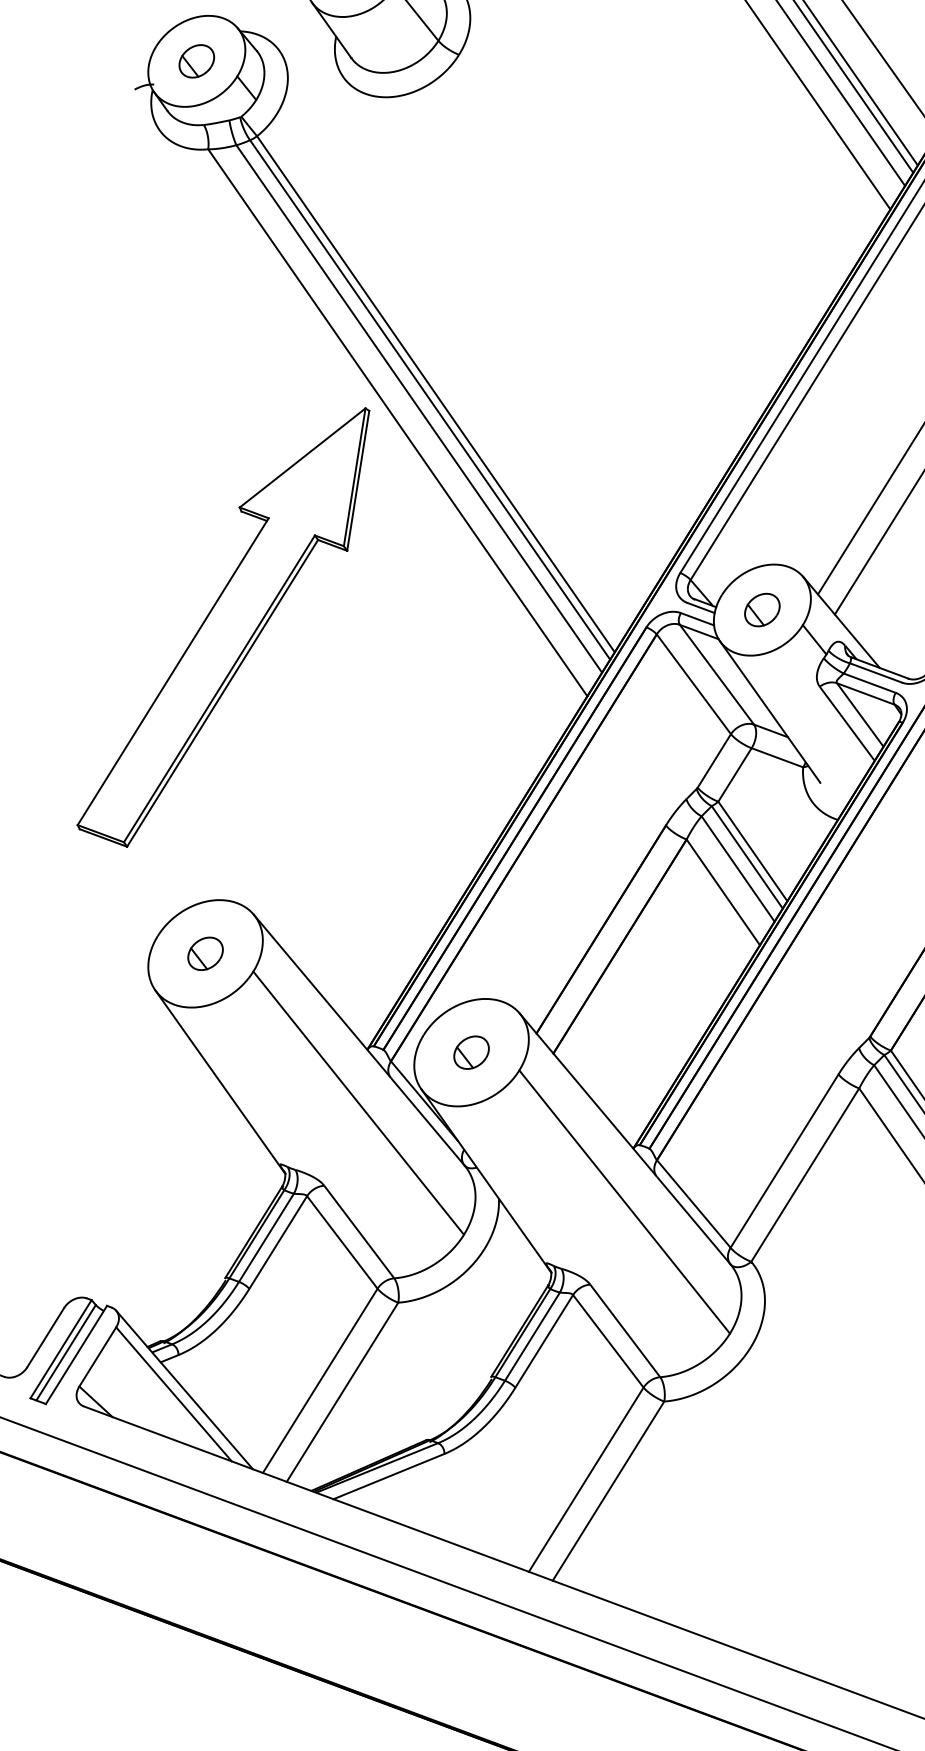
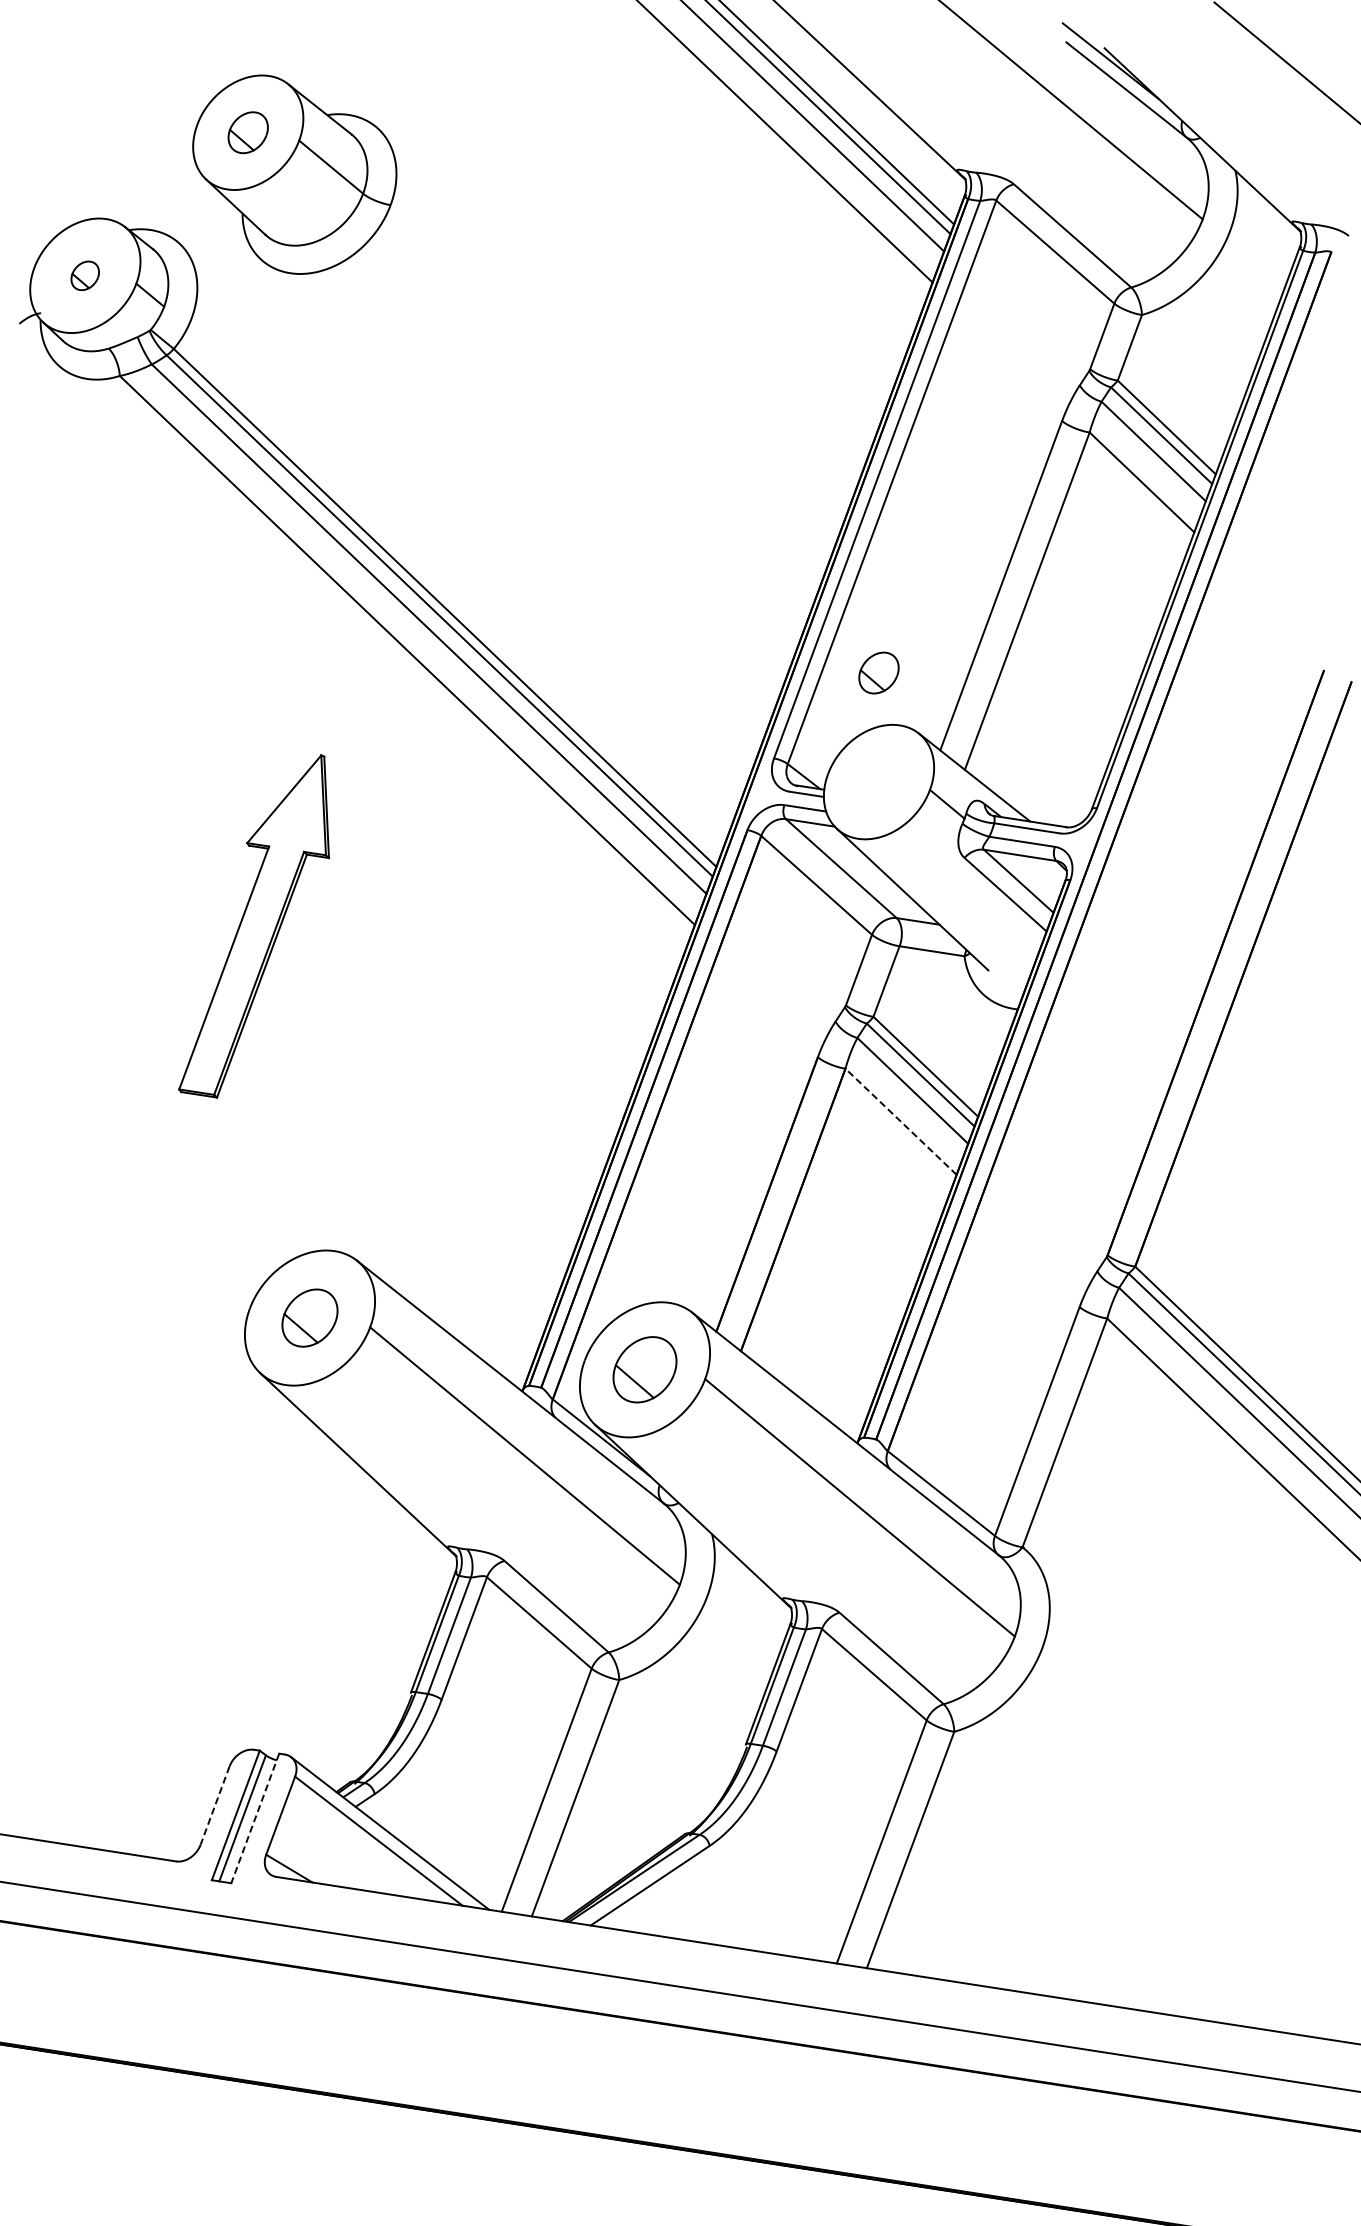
part: (196, 60) -> (84, 275), size x0.7
part: (762, 609) -> (878, 672), moved
part: (225, 623) -> (253, 926), size x0.6
line: (723, 892) -> (901, 1121), solid -> dashed
part: (205, 953) -> (309, 1317), size x1.4
part: (471, 1052) -> (644, 1369), size x1.6
line: (46, 1337) -> (215, 1805), solid -> dashed
line: (76, 1355) -> (255, 1818), solid -> dashed

